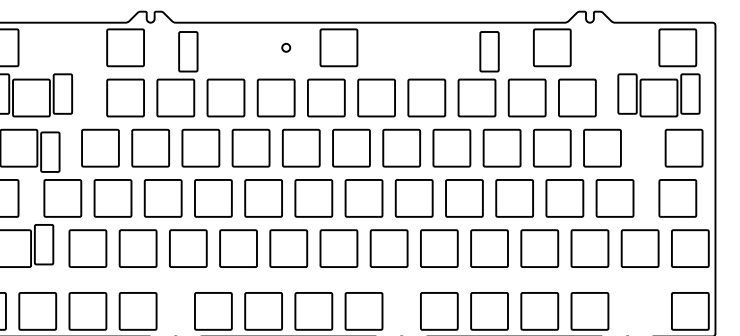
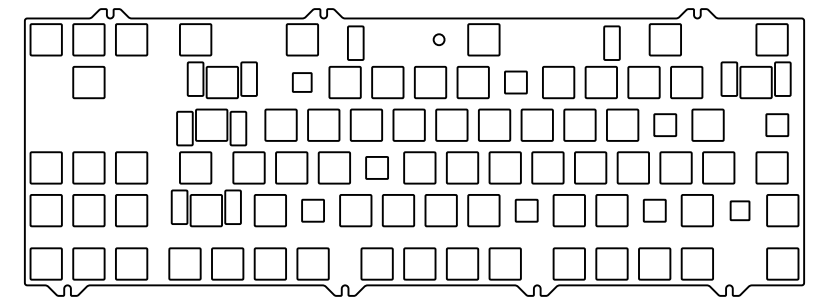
circle: (285, 47) -> (438, 39), size x1.6
part: (124, 97) -> (301, 82), size x0.6
part: (376, 97) -> (515, 82), size x0.7
part: (551, 147) -> (664, 124), size x0.7
part: (682, 147) -> (776, 124), size x0.7
part: (212, 197) -> (376, 167), size x0.7
part: (137, 248) -> (312, 210), size x0.7
part: (389, 248) -> (526, 210), size x0.7
part: (539, 248) -> (654, 210), size x0.7
part: (639, 248) -> (739, 210), size x0.6

